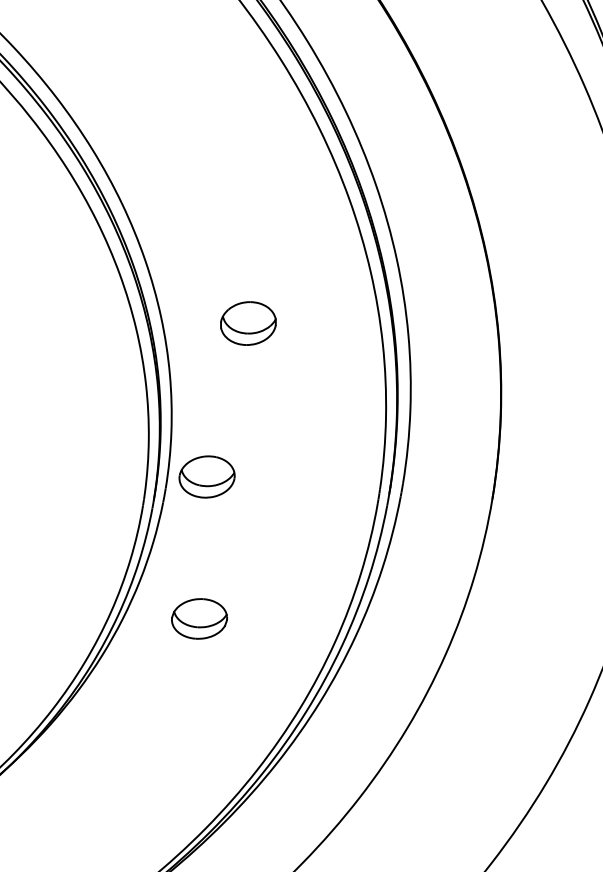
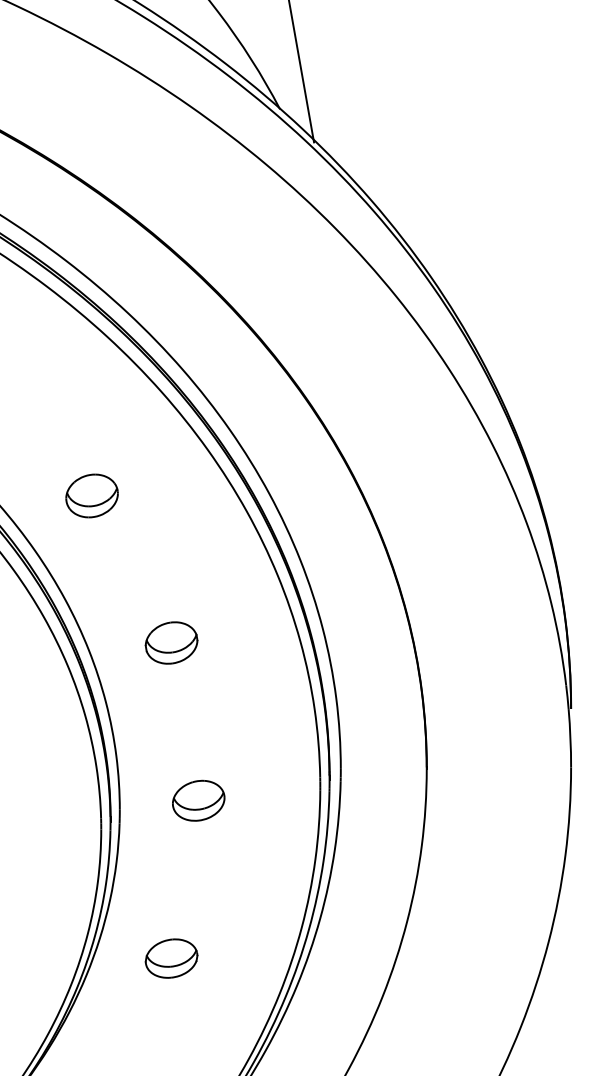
part: (190, 156) -> (91, 495), added
part: (206, 476) -> (198, 800), moved
part: (199, 618) -> (171, 958), moved

